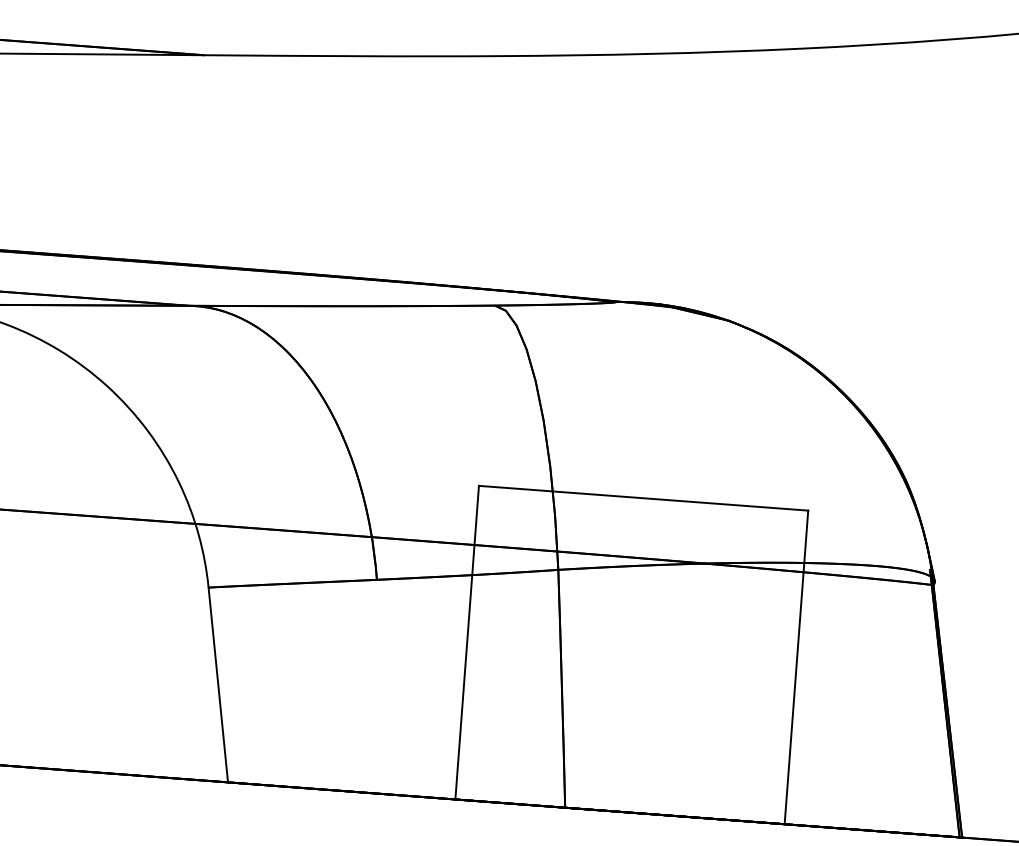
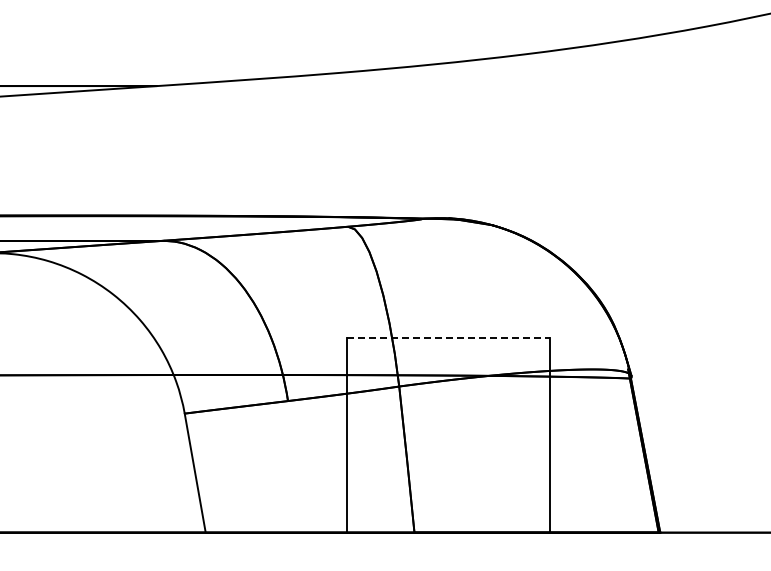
line: (643, 498) -> (448, 338), solid -> dashed

